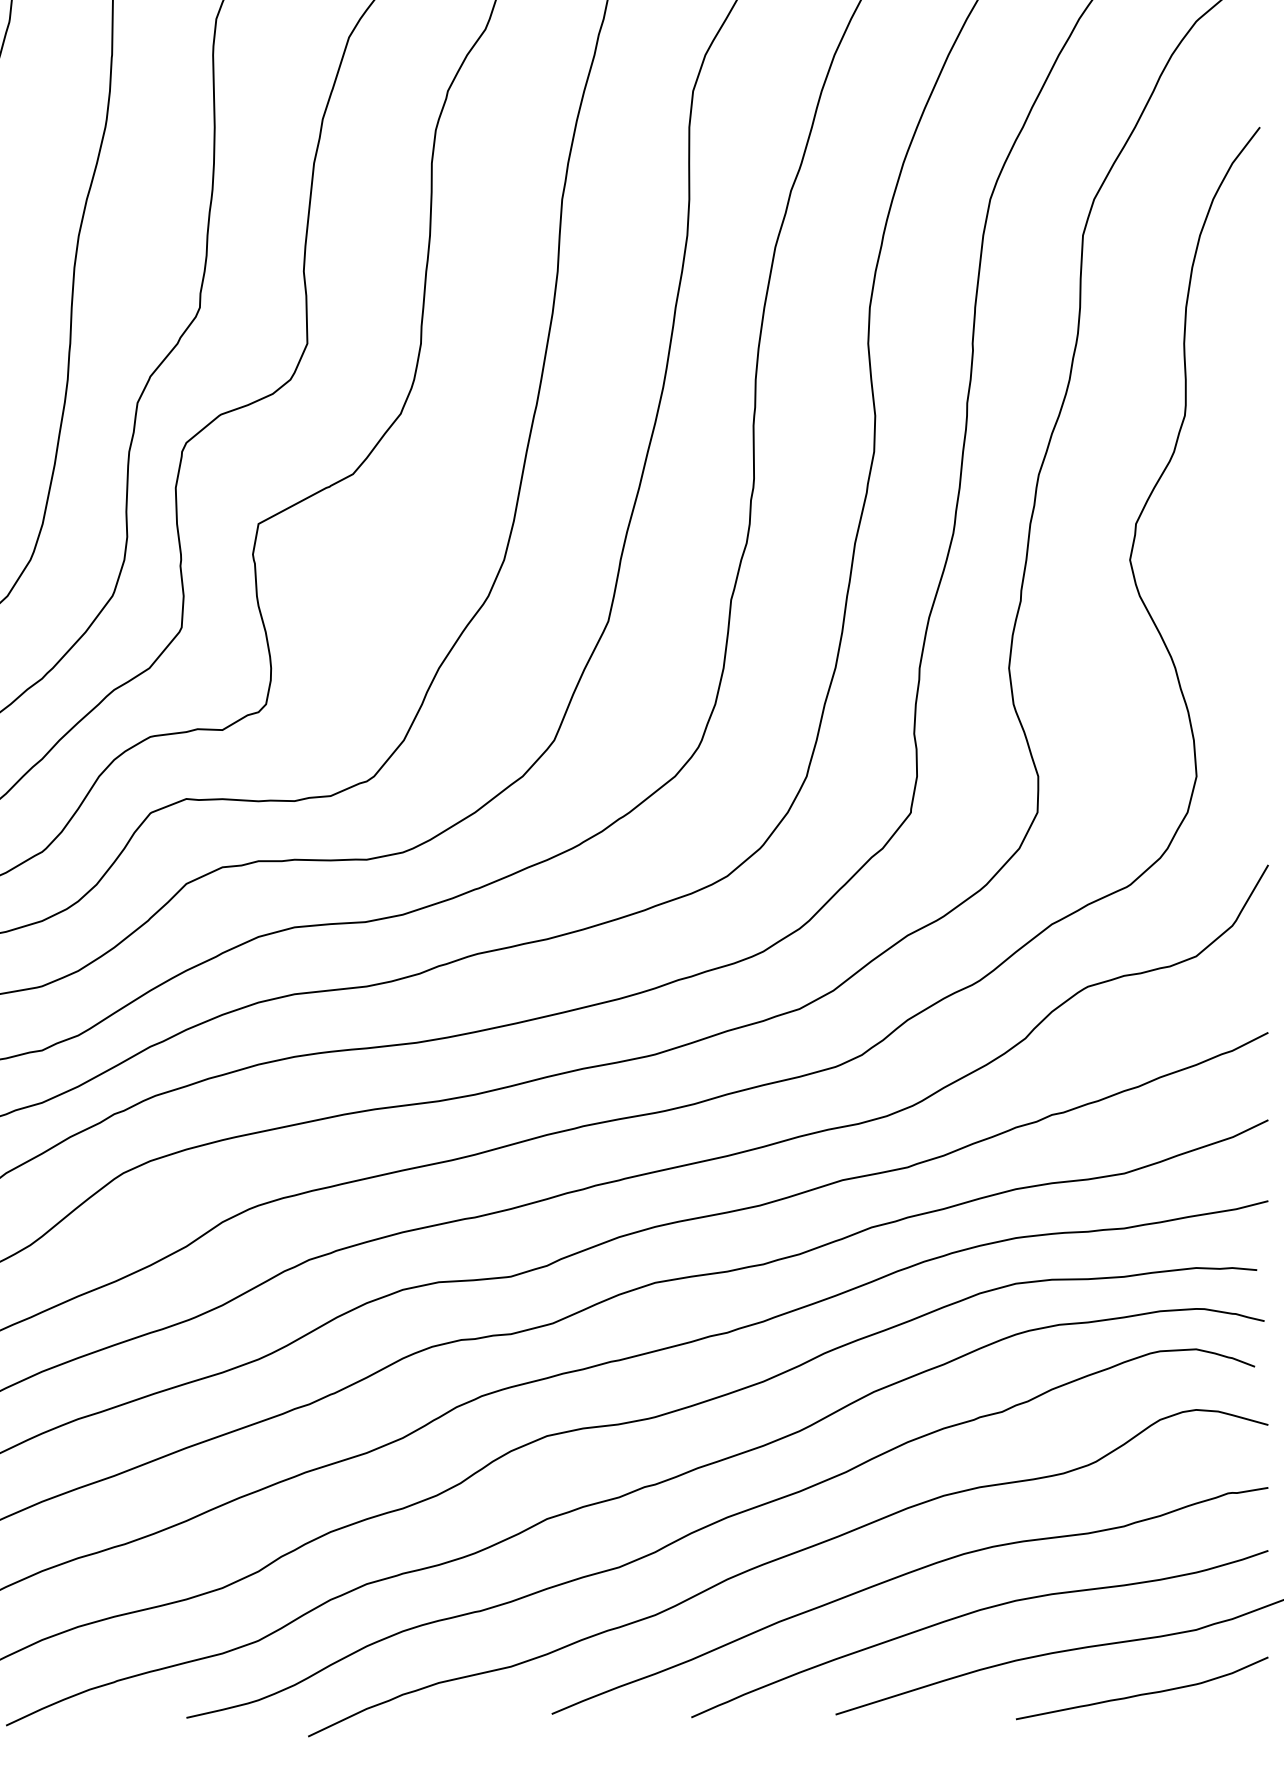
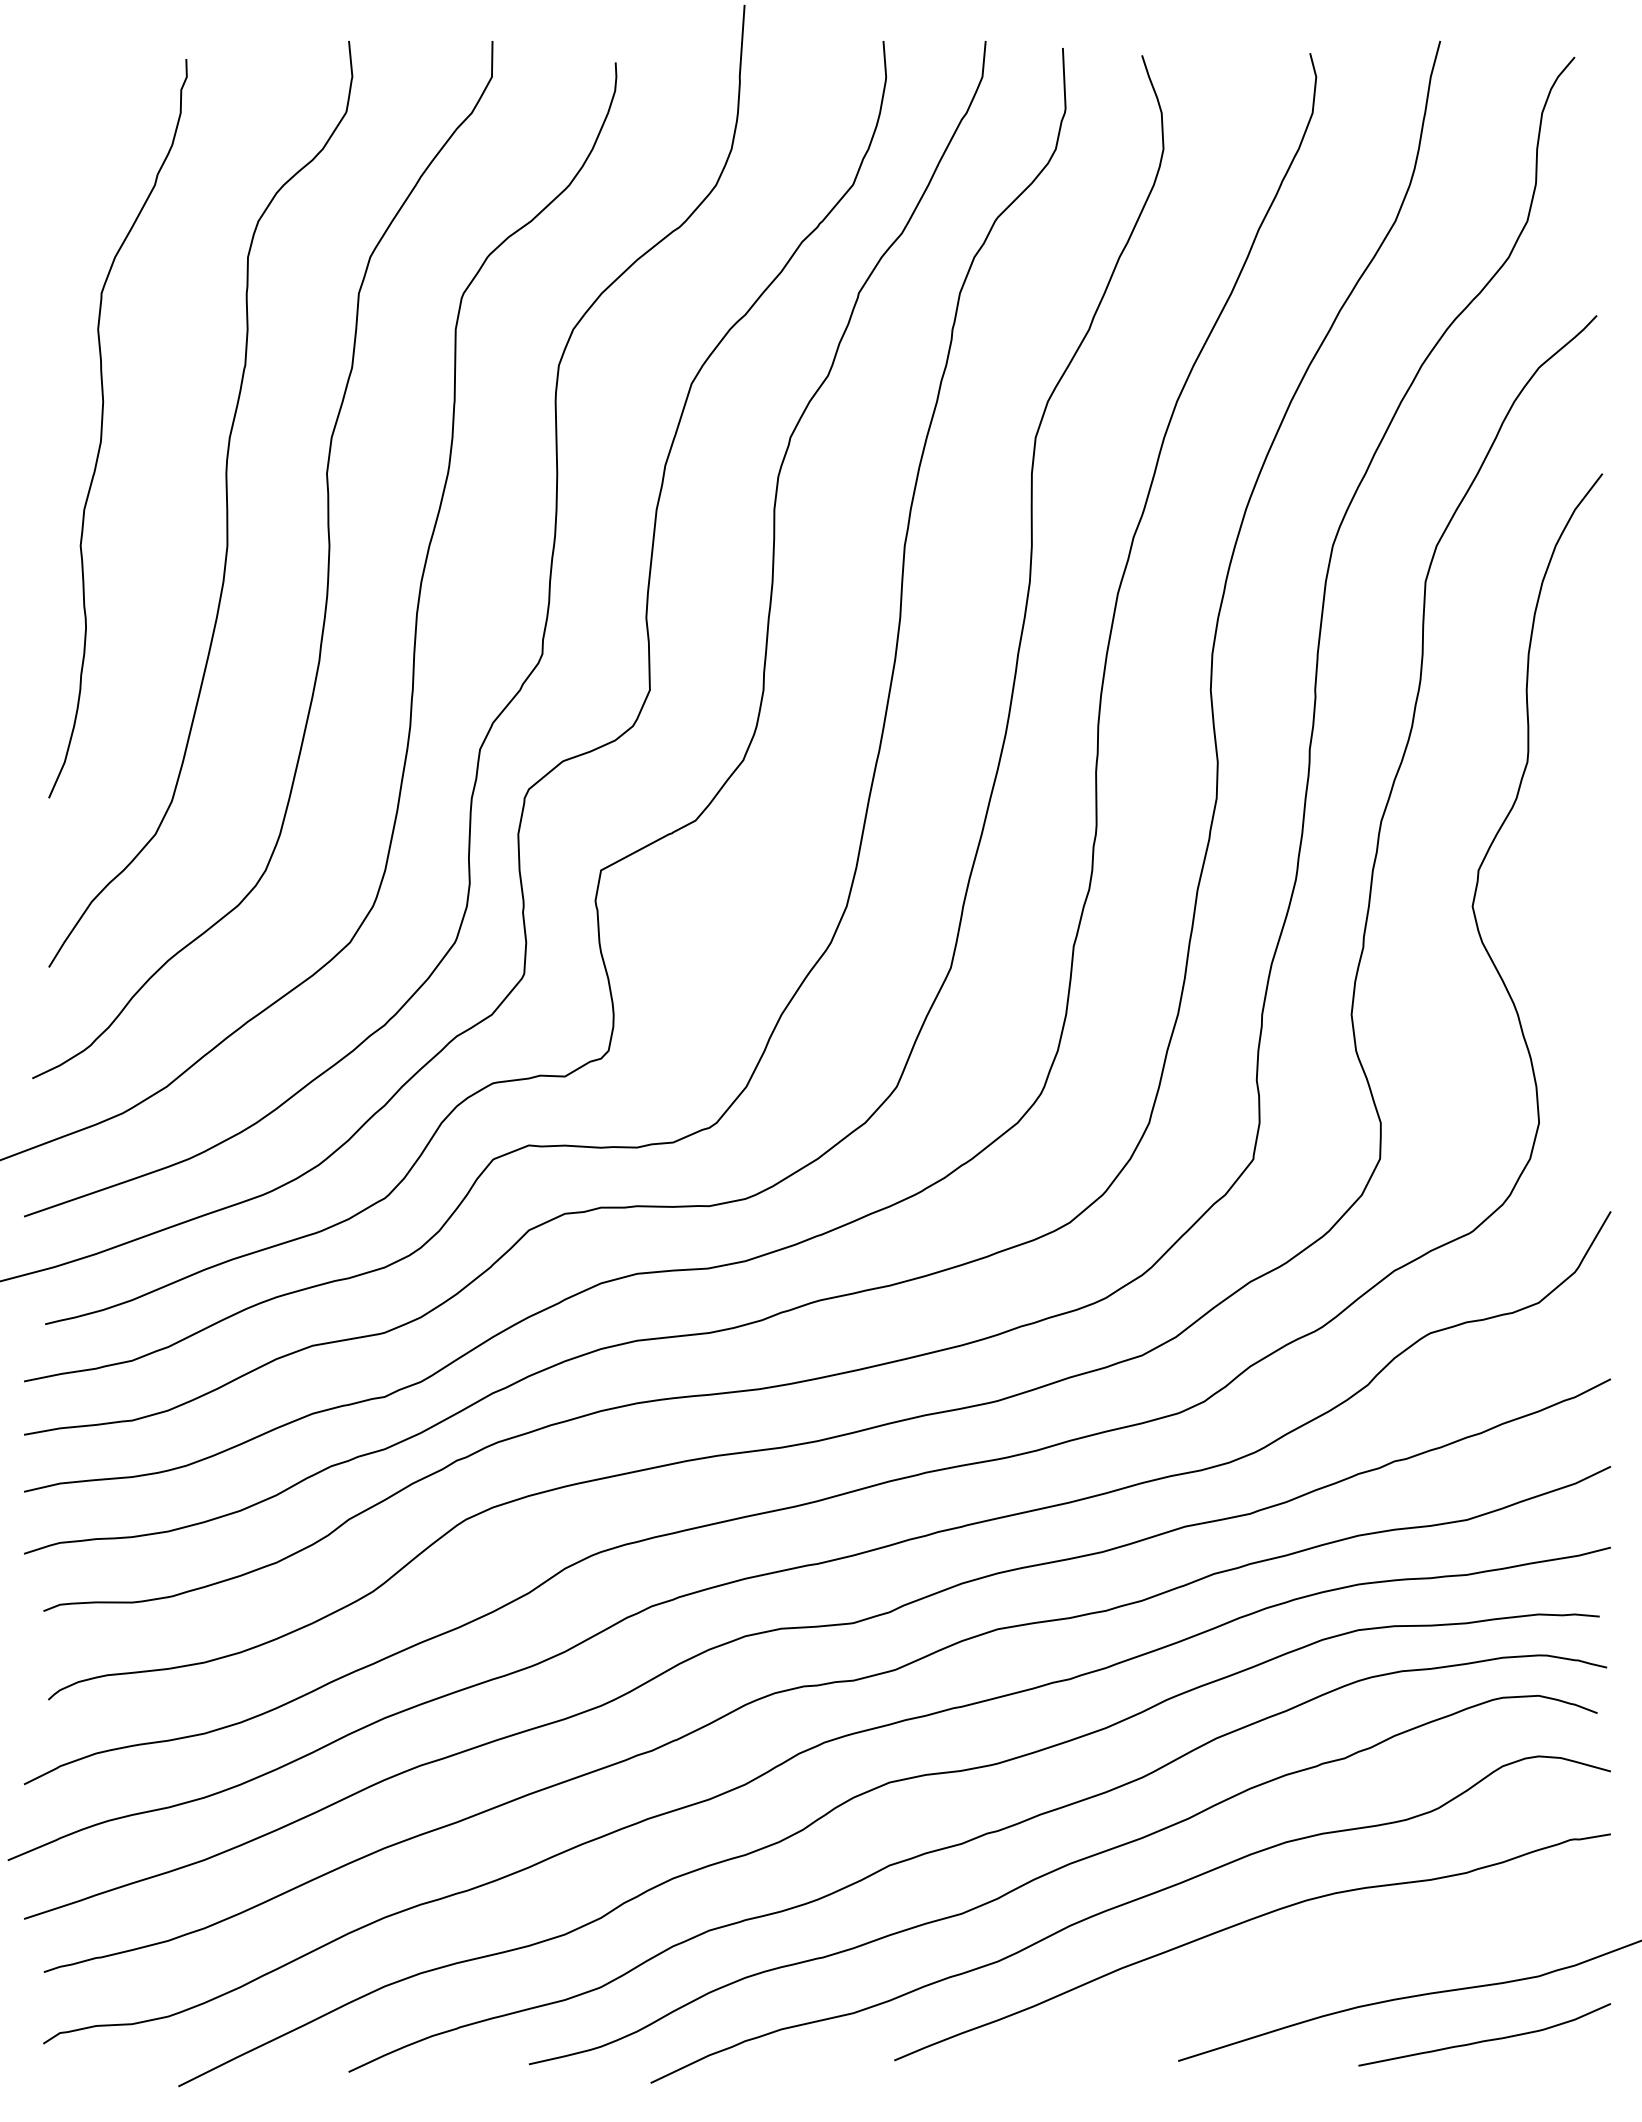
curve: (971, 1614) -> (1314, 1960), removed

